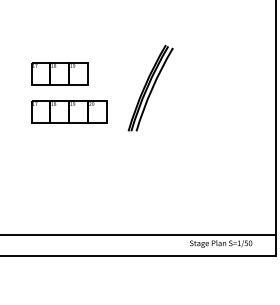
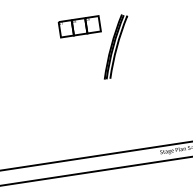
part: (59, 73) -> (79, 26), moved
part: (69, 111) -> (60, 71), removed

